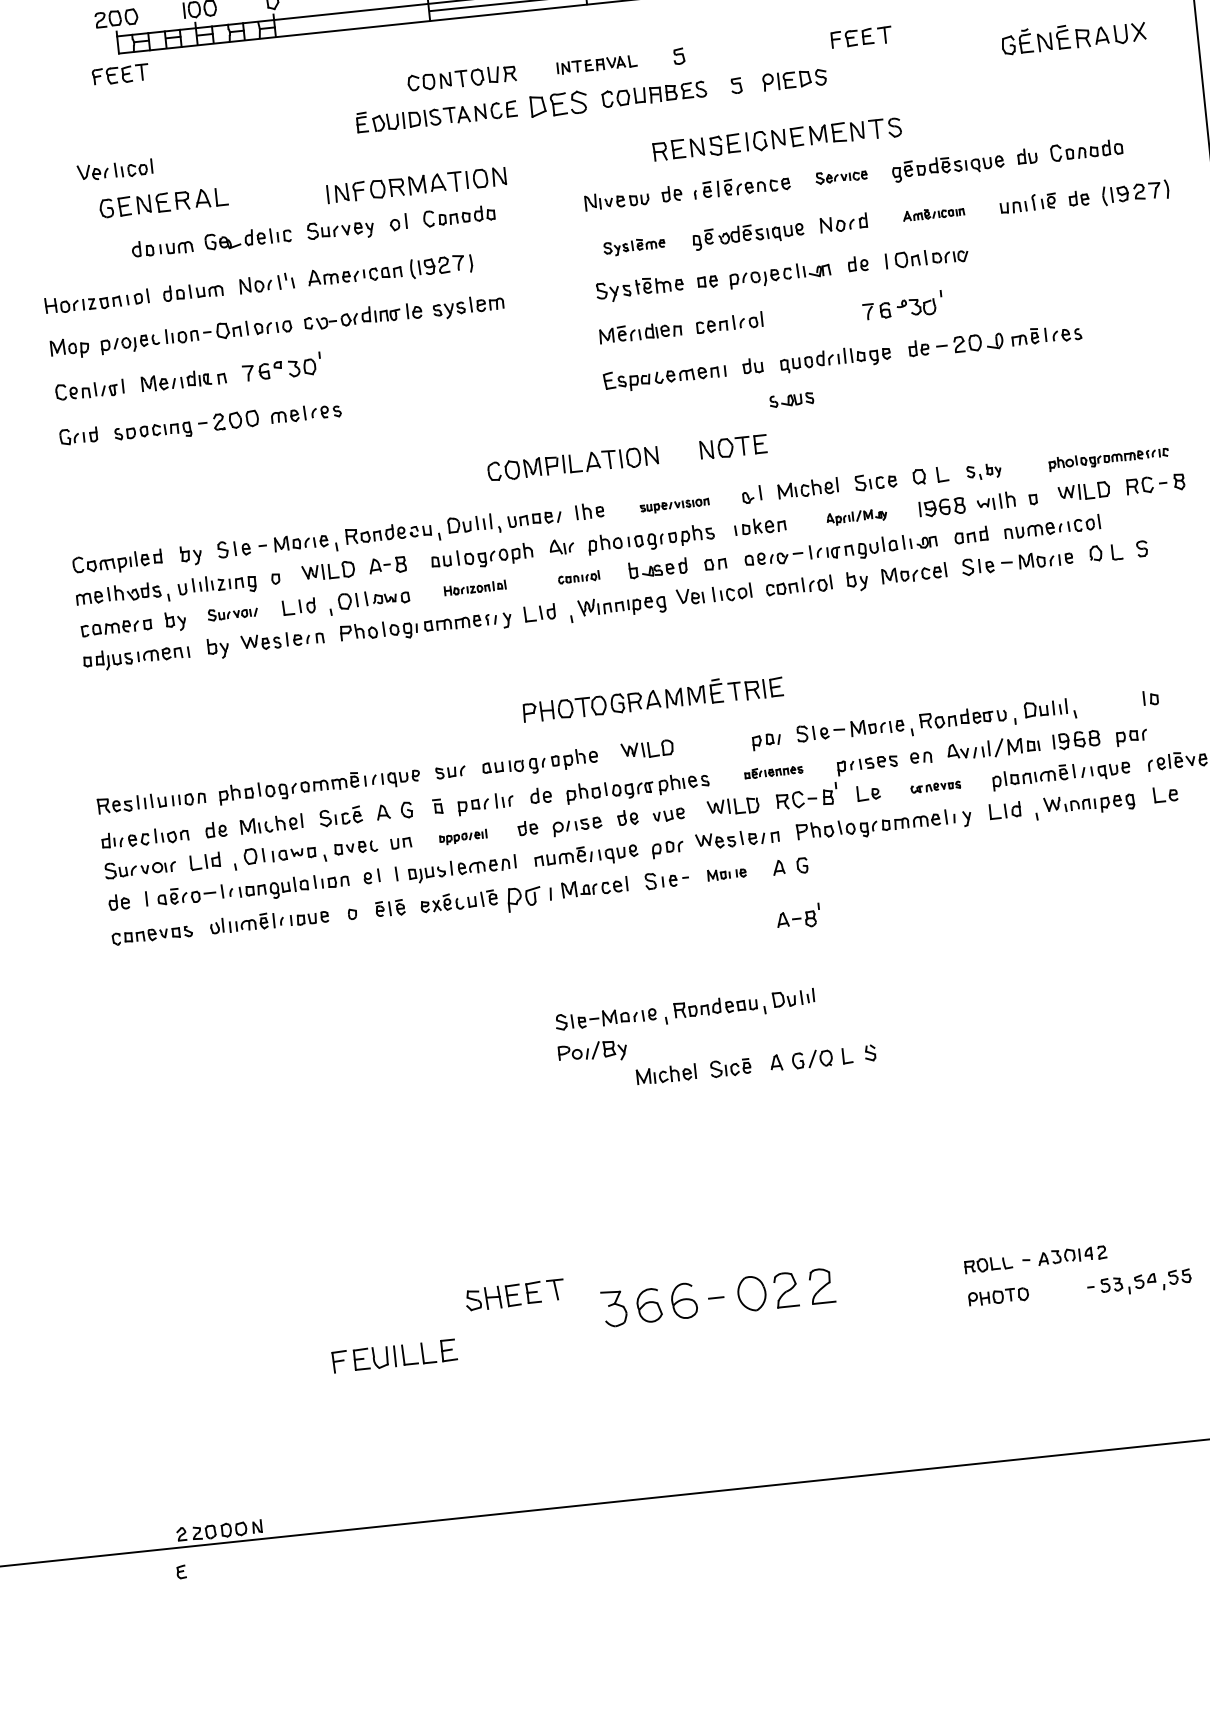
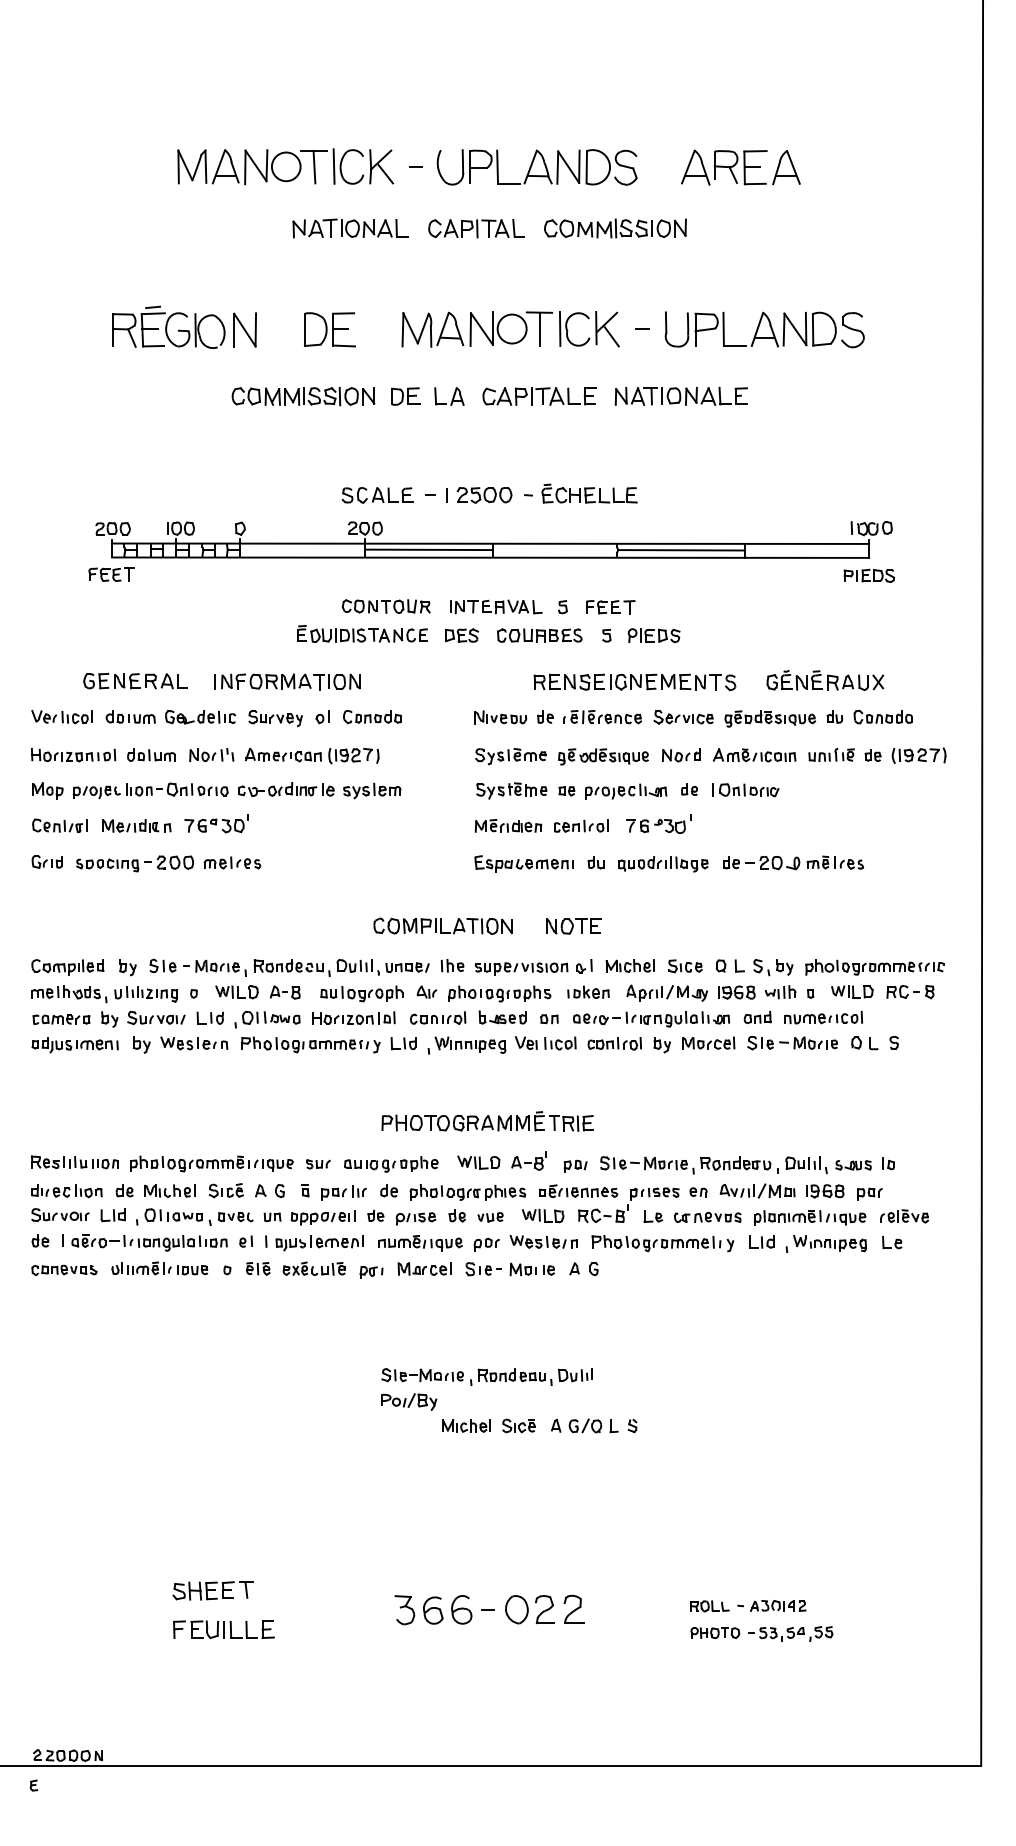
part: (1073, 36) -> (825, 680), moved
part: (861, 37) -> (610, 607), moved
part: (597, 64) -> (496, 606), size x1.43
part: (558, 104) -> (461, 635), size x0.71
part: (114, 170) -> (61, 717), moved
part: (841, 176) -> (683, 717), size x1.43
part: (416, 185) -> (287, 681), moved
part: (933, 213) -> (754, 755), size x1.67
part: (633, 246) -> (510, 756), size x1.43
part: (902, 305) -> (658, 823), moved
part: (791, 400) -> (853, 1165), moved
part: (1108, 458) -> (874, 967), size x1.43
part: (984, 471) -> (773, 967), size x1.43
part: (674, 505) -> (521, 968), size x1.67
part: (856, 516) -> (666, 992), size x1.67
part: (579, 577) -> (438, 1018), size x1.67
part: (474, 587) -> (353, 1017), size x1.67
part: (232, 612) -> (156, 1017), size x1.43
part: (773, 770) -> (578, 1190), size x1.67
part: (935, 786) -> (707, 1216), size x1.67
part: (462, 837) -> (322, 1217), size x1.67
part: (725, 873) -> (531, 1269), size x1.43
part: (529, 898) -> (371, 1272), size x0.62
part: (797, 916) -> (528, 1160), moved
part: (1138, 1282) -> (790, 1633), moved
part: (514, 1294) -> (212, 1590), moved

